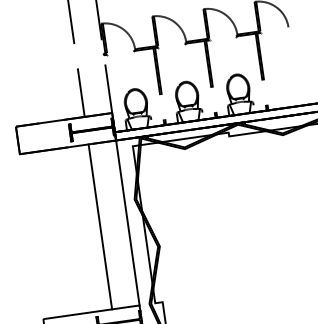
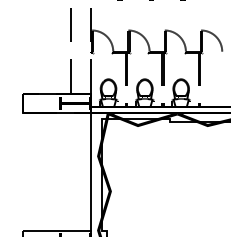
line: (100, 226) -> (71, 171), removed

